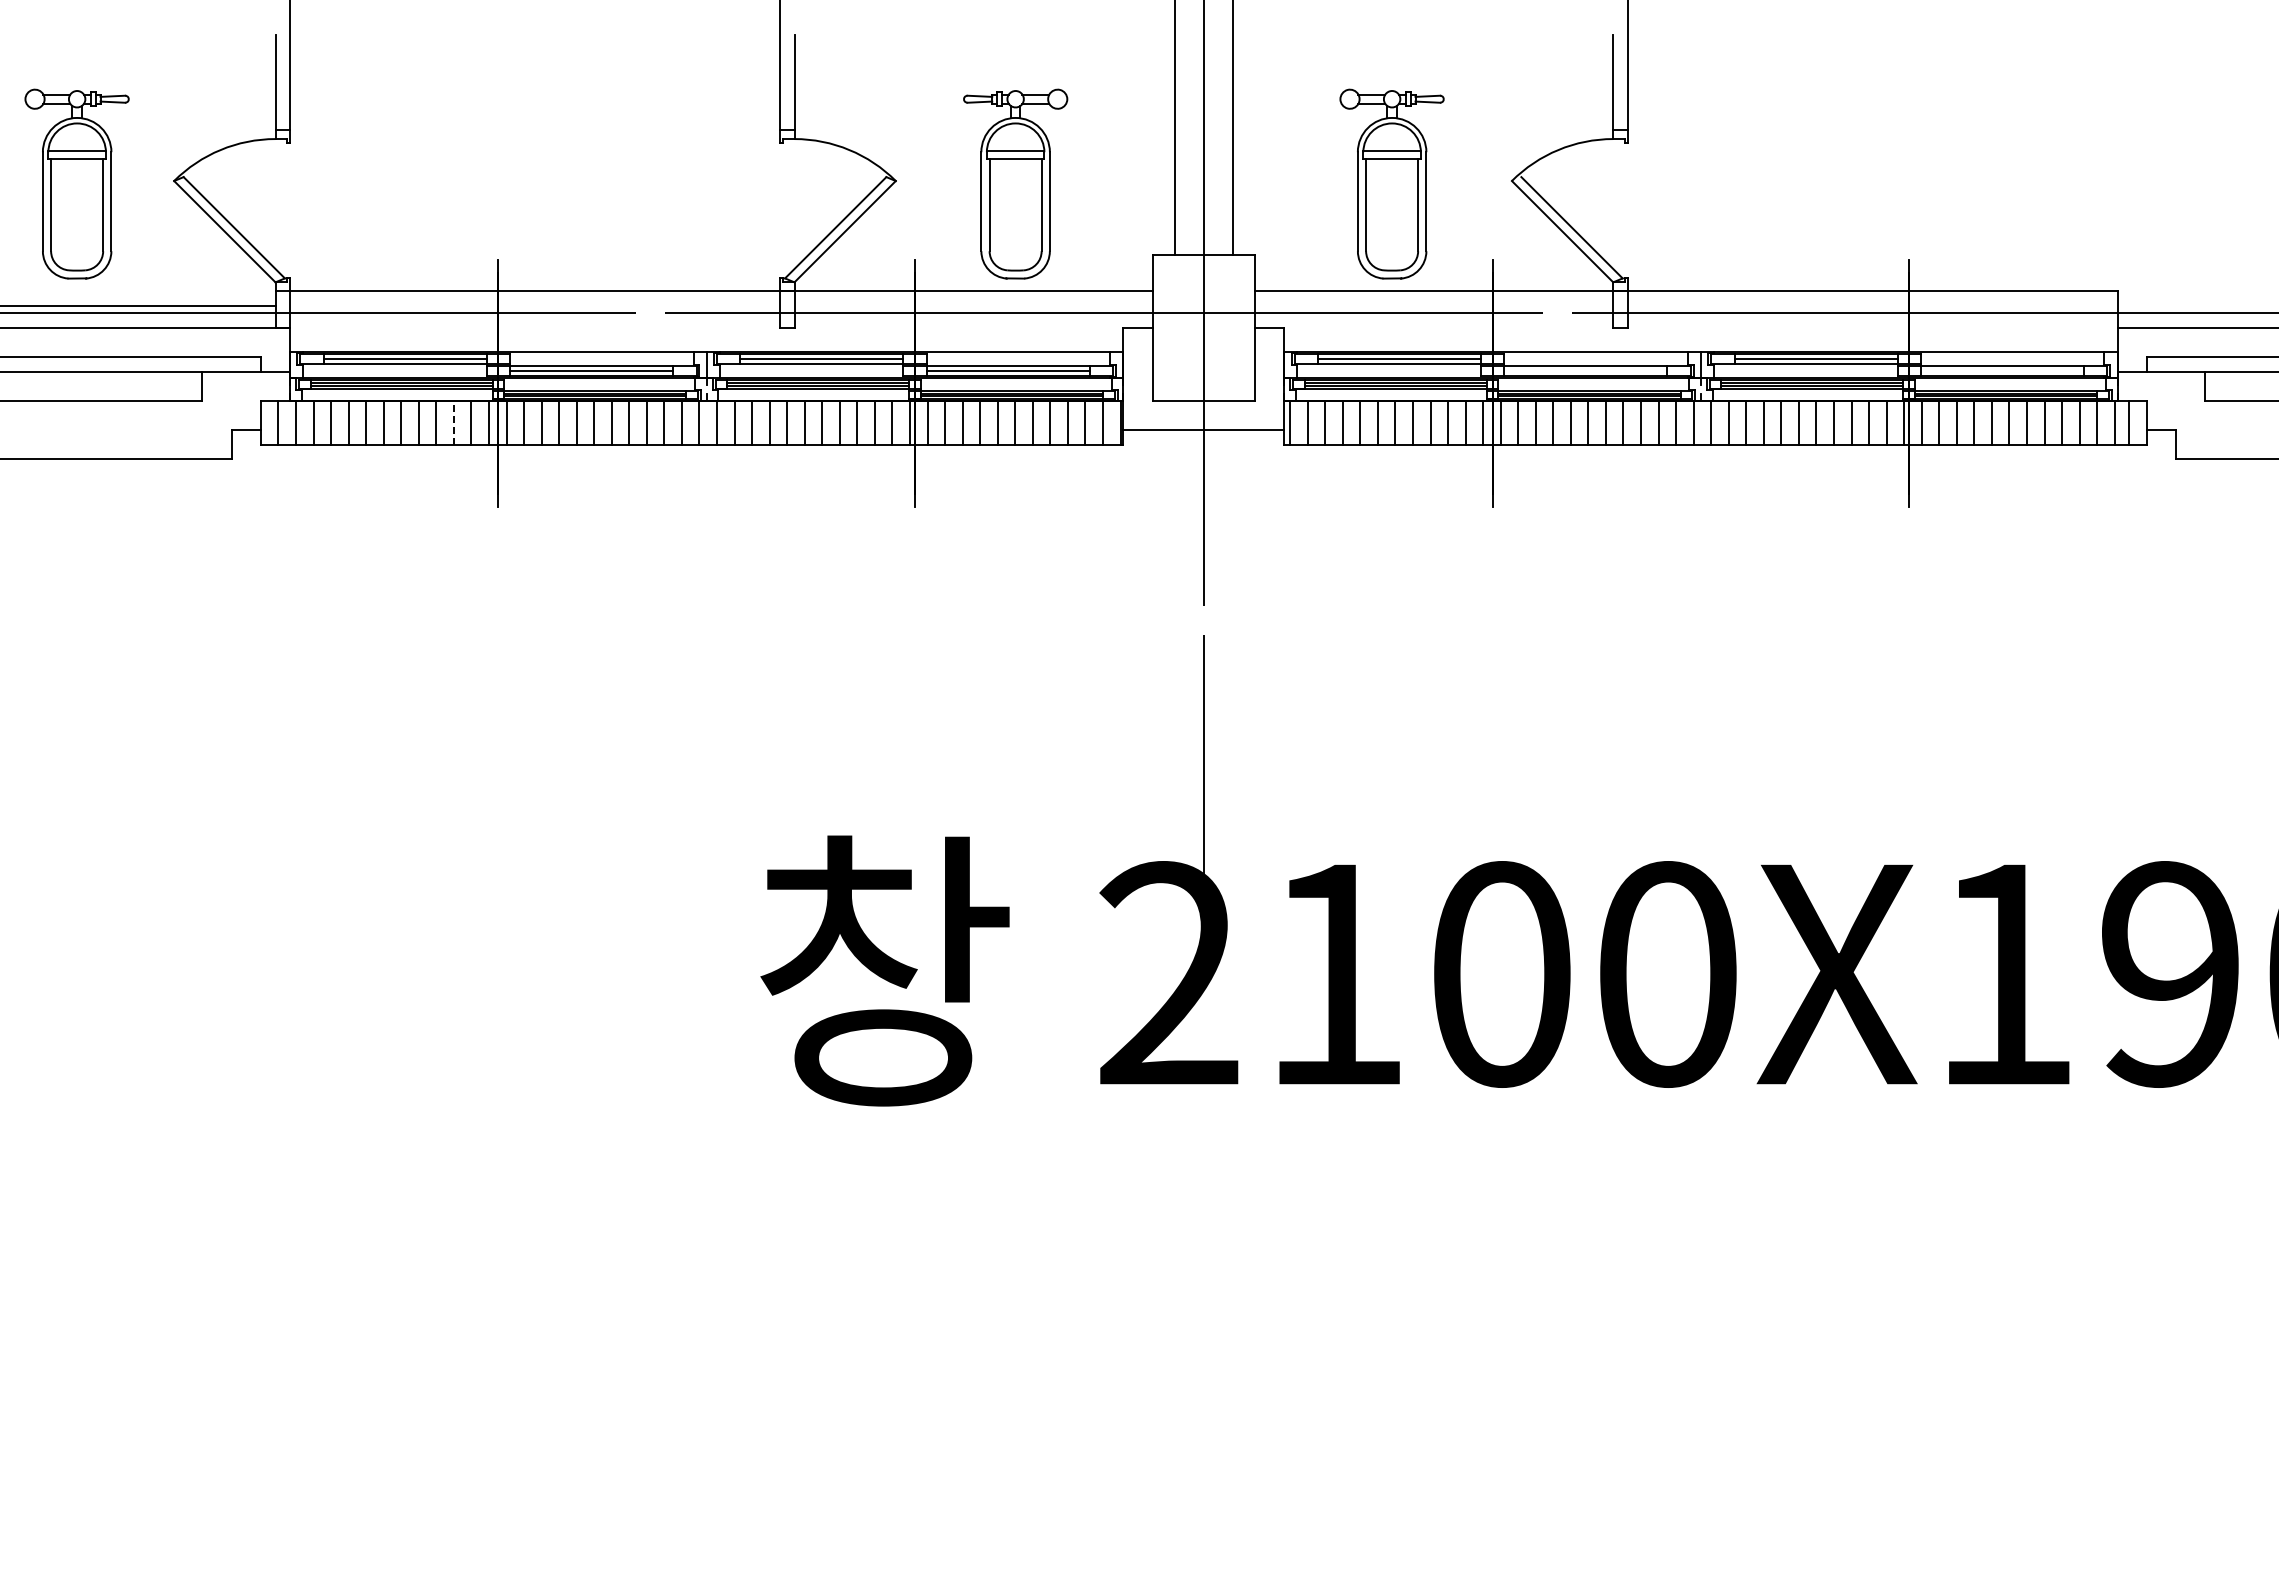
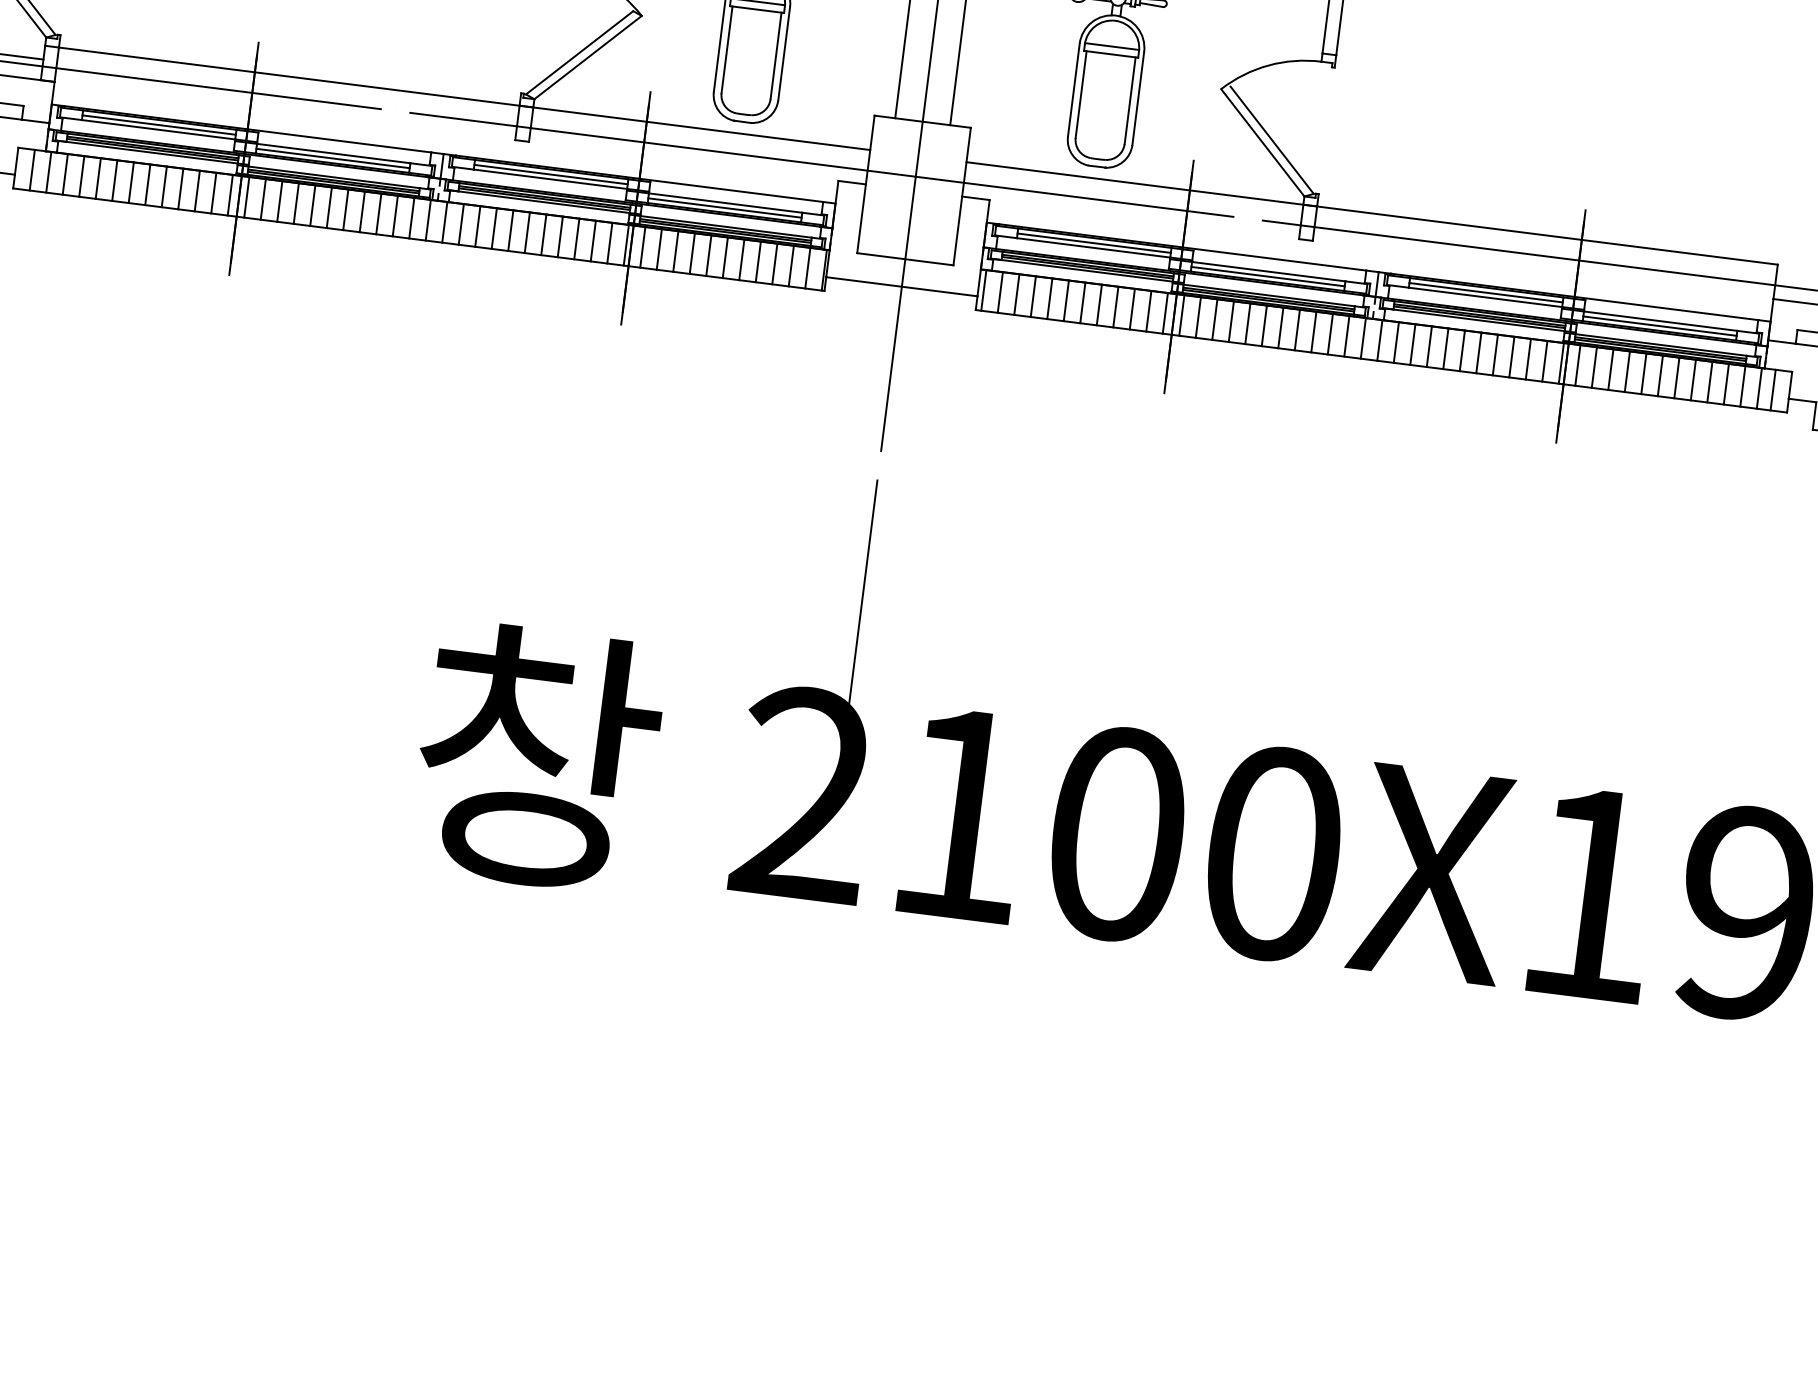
line: (1585, 371) -> (1267, 277), added
line: (2002, 371) -> (1659, 326), added
line: (453, 423) -> (196, 191), dashed -> solid

